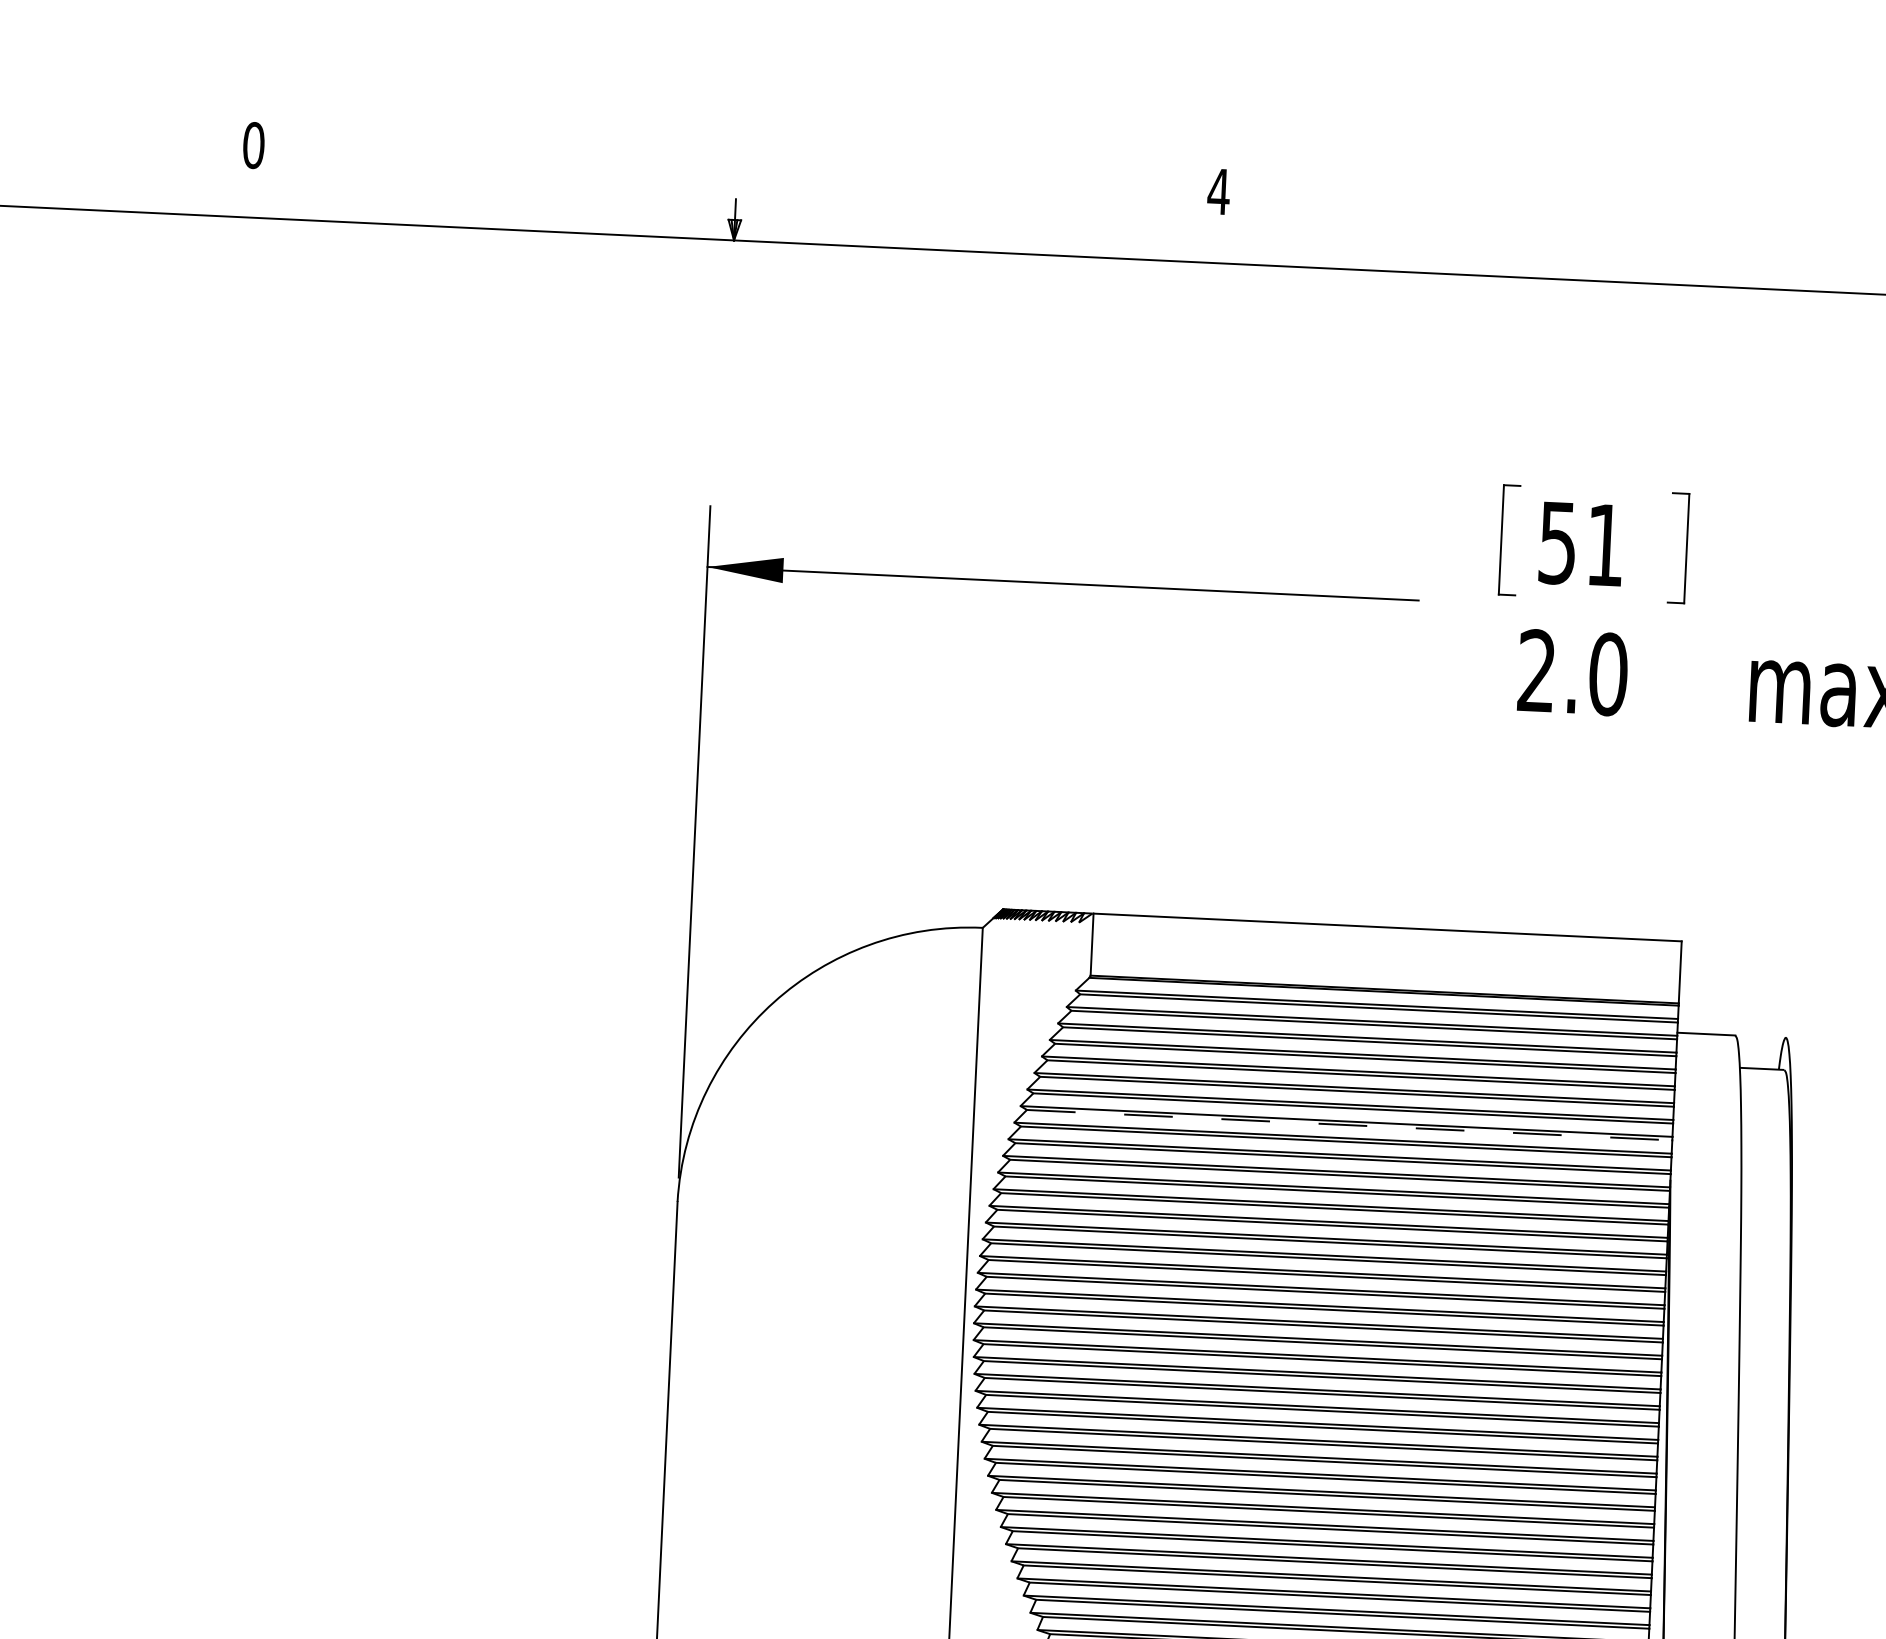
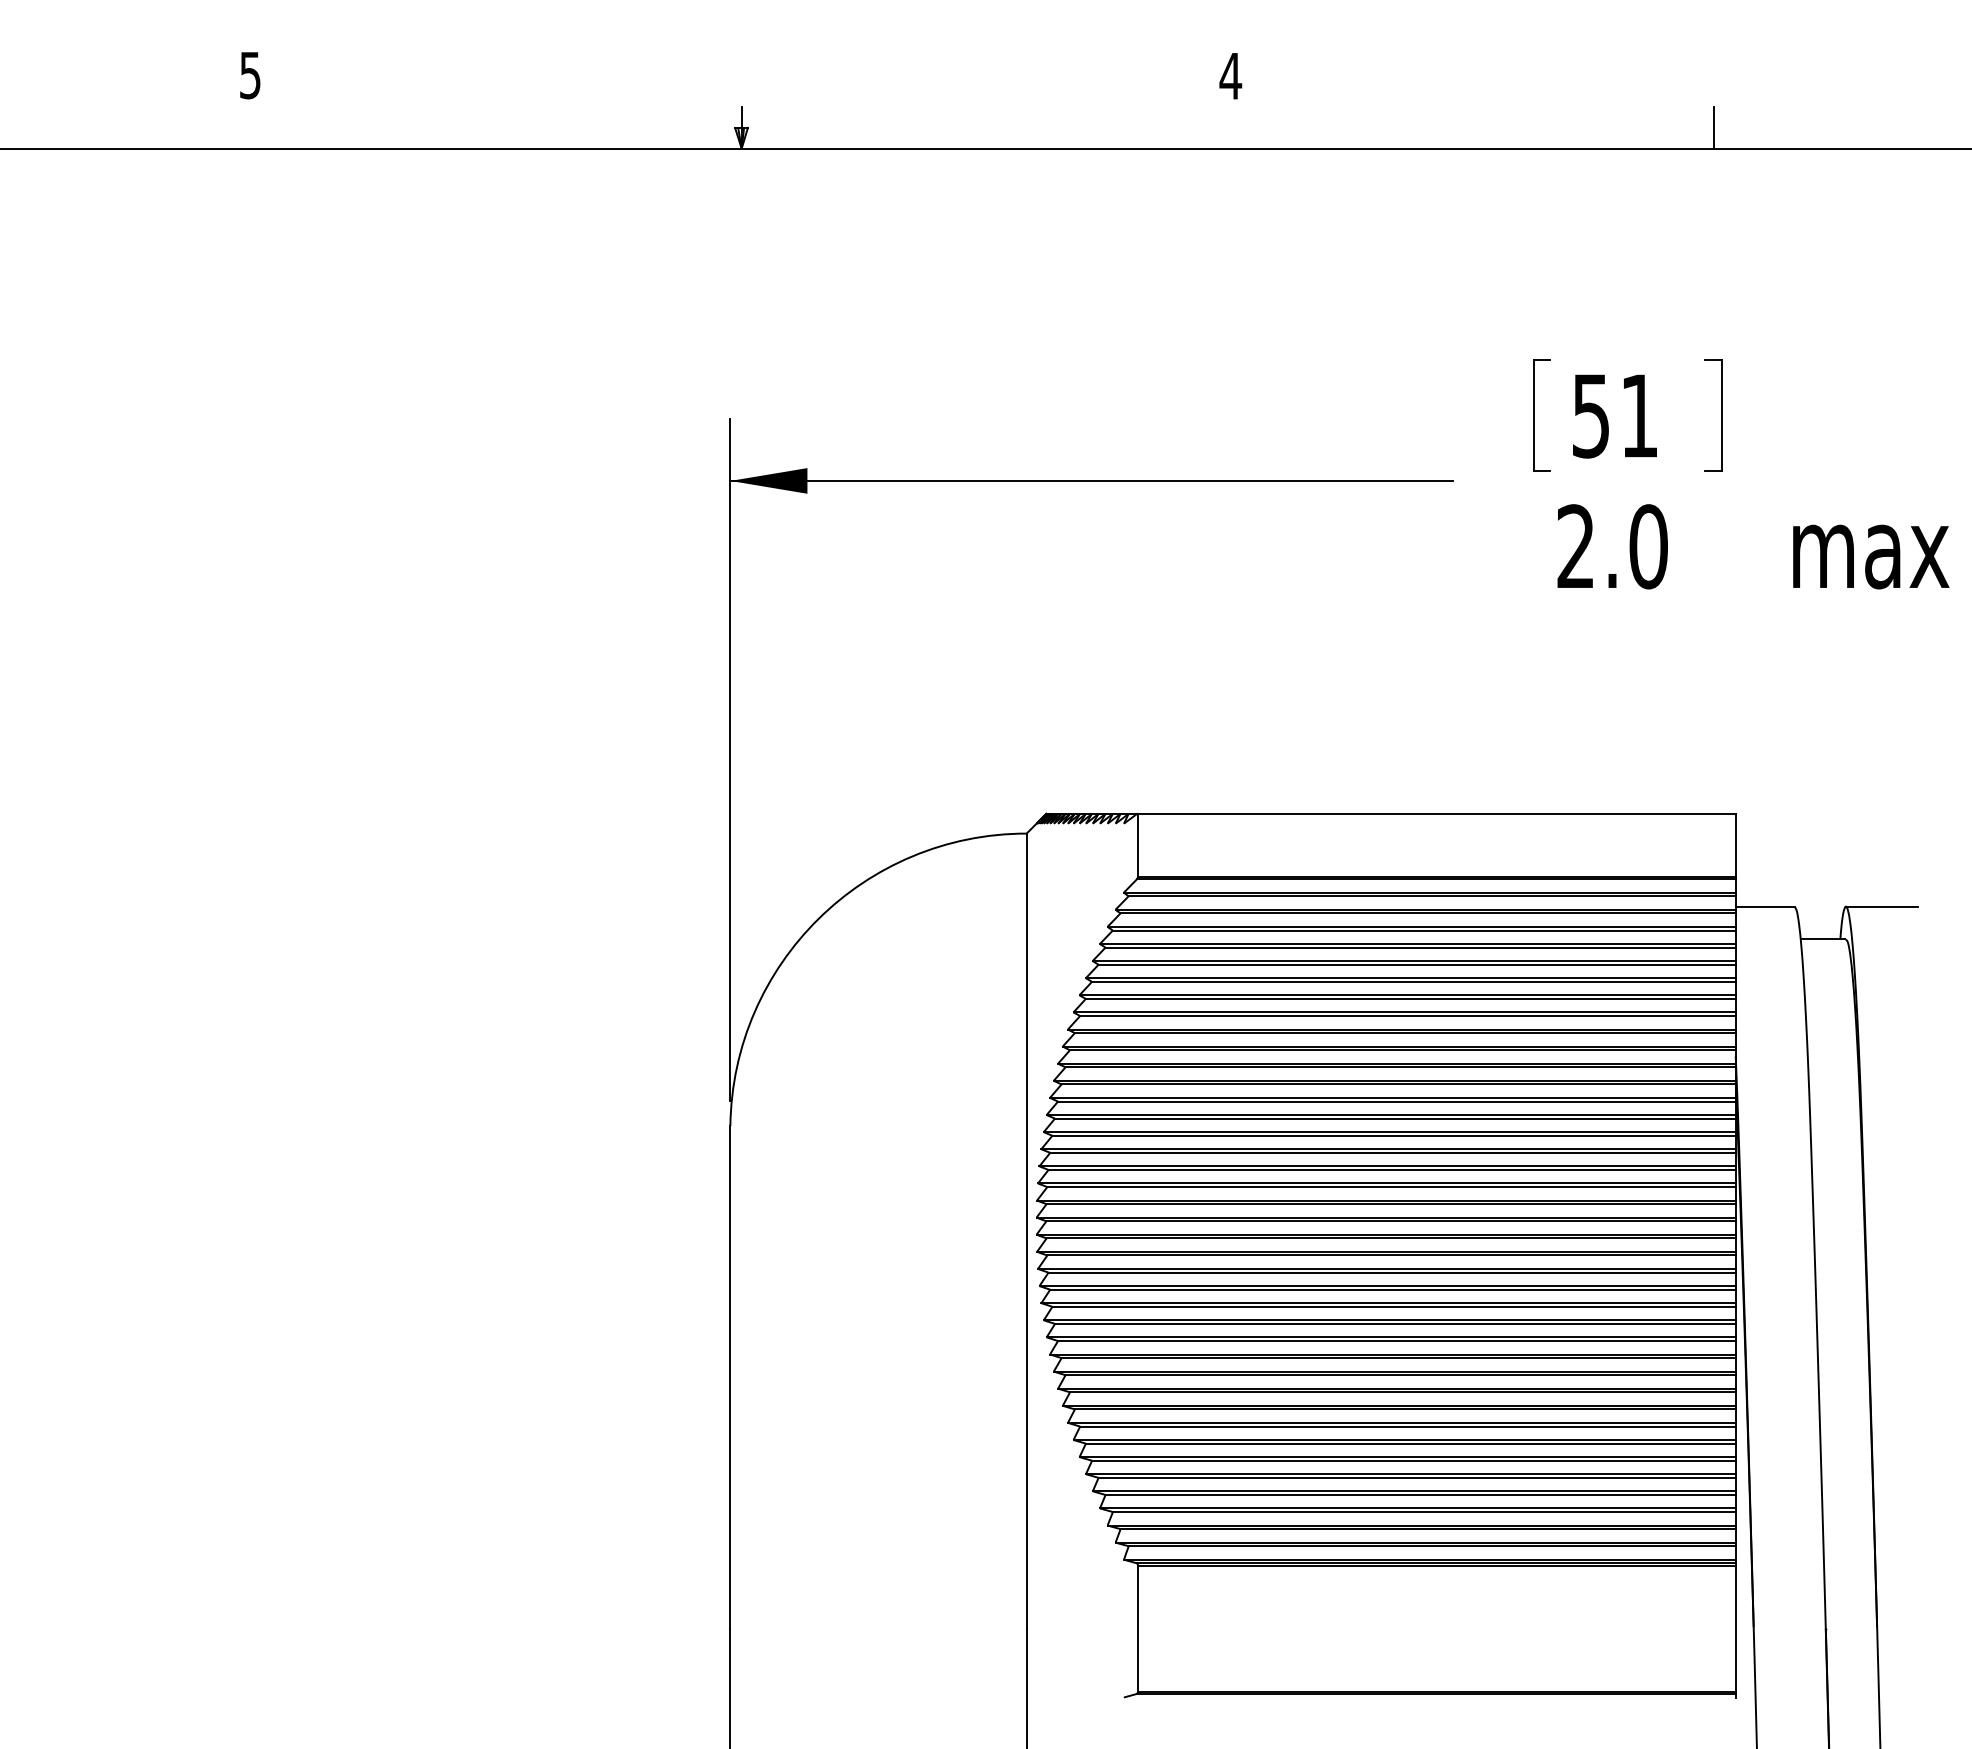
text: (253, 145) -> (250, 75), 0 -> 5
line: (1691, 264) -> (1713, 127), added
line: (1820, 1039) -> (1881, 906), added
line: (1349, 1125) -> (1407, 1016), dashed -> solid

